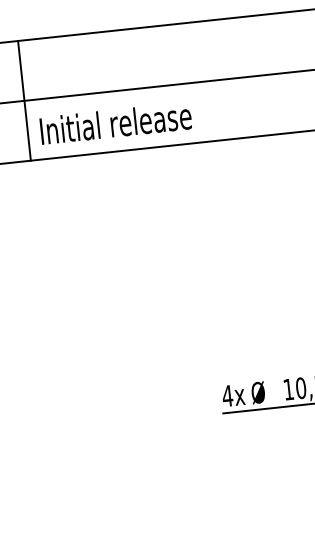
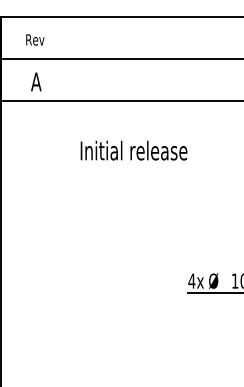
line: (24, 100) -> (71, 58), removed
text: (115, 123) -> (133, 150), moved

